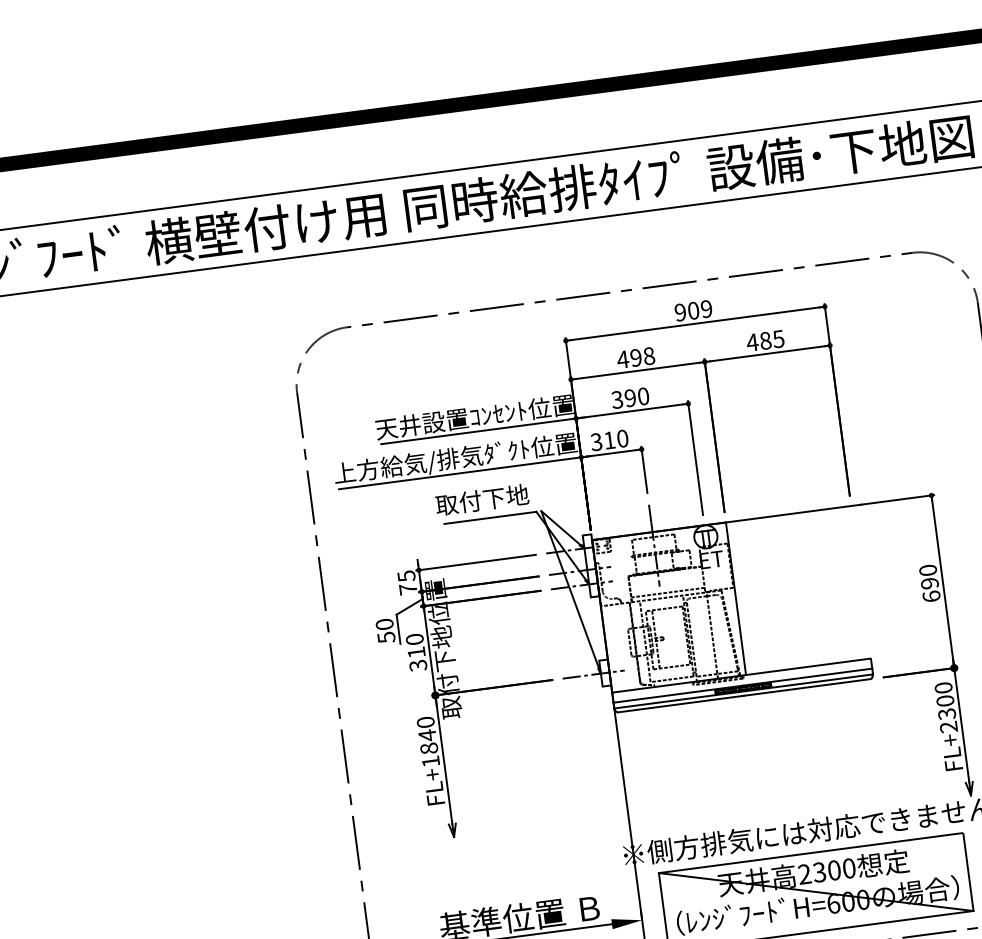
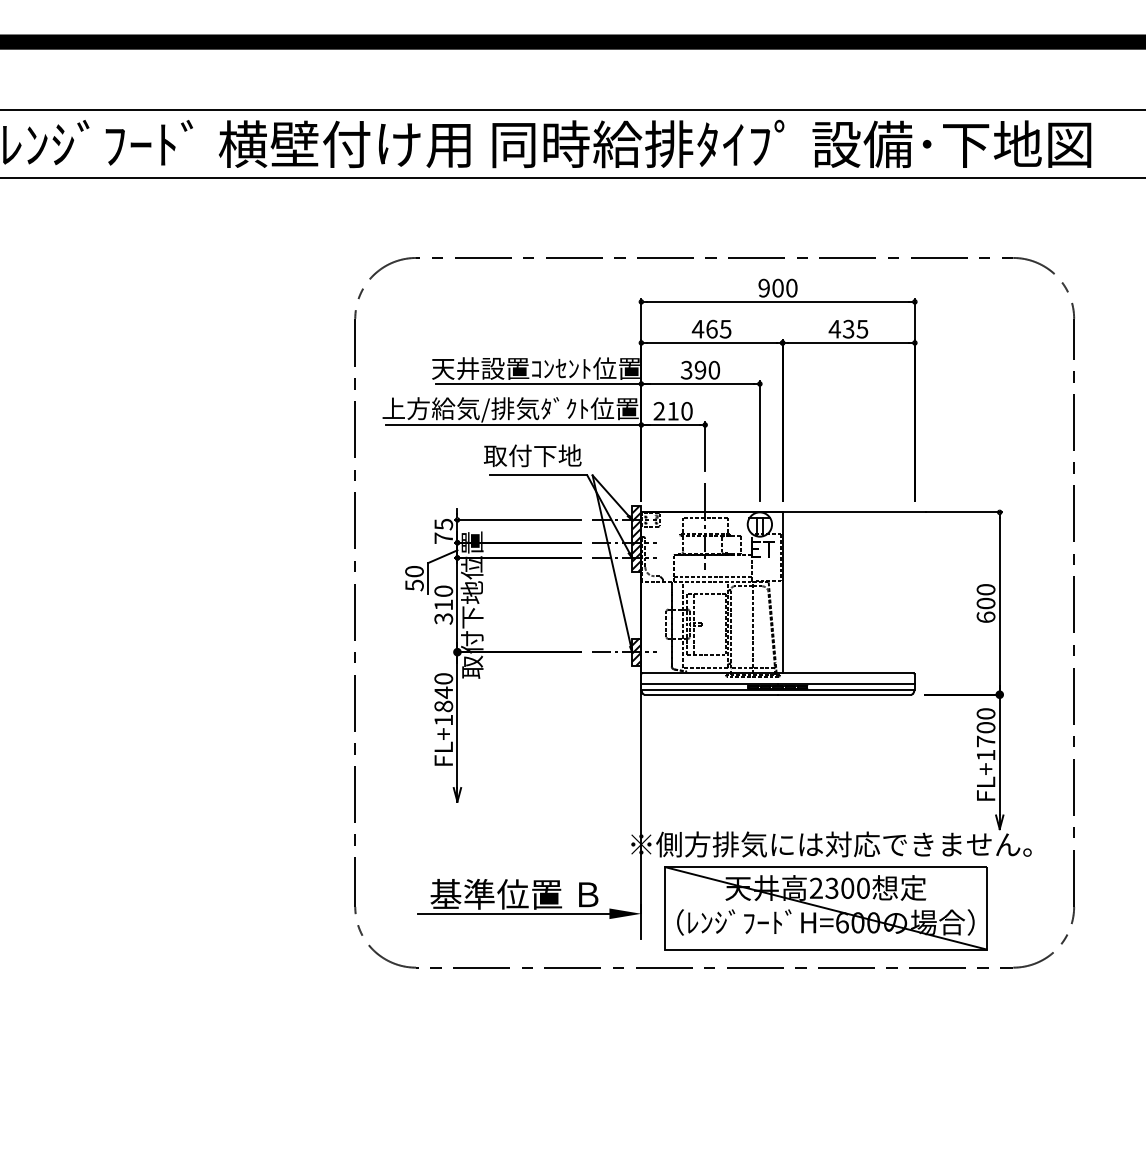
text: (706, 309) -> (791, 288), 909 -> 900
text: (765, 340) -> (848, 328), 485 -> 435
text: (642, 356) -> (718, 328), 498 -> 465
text: (596, 442) -> (659, 411), 310 -> 210
hatch: (590, 565) -> (636, 538), added
text: (929, 583) -> (985, 603), 690 -> 600
hatch: (604, 672) -> (636, 651), added
text: (947, 720) -> (985, 748), FL+2300 -> FL+1700

